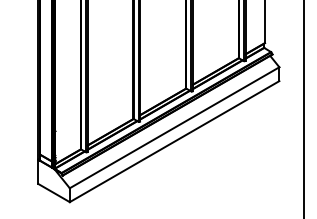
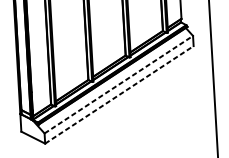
line: (174, 127) -> (118, 84), solid -> dashed
line: (174, 141) -> (119, 94), solid -> dashed

